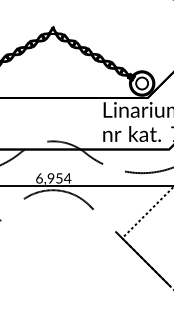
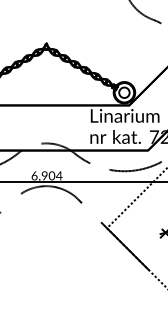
text: (58, 178) -> (51, 175), 6,954 -> 6,904

